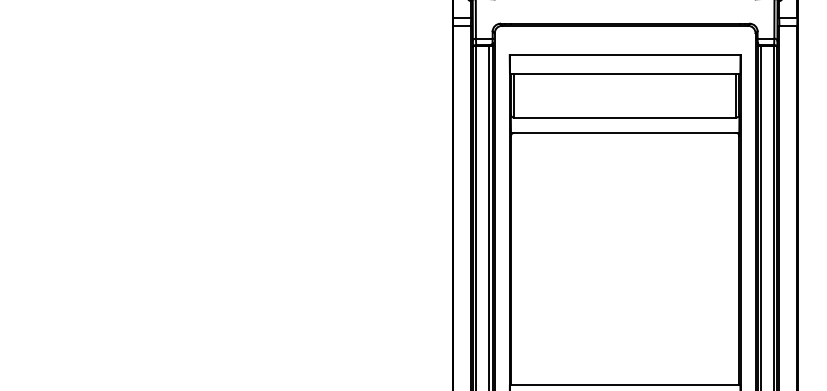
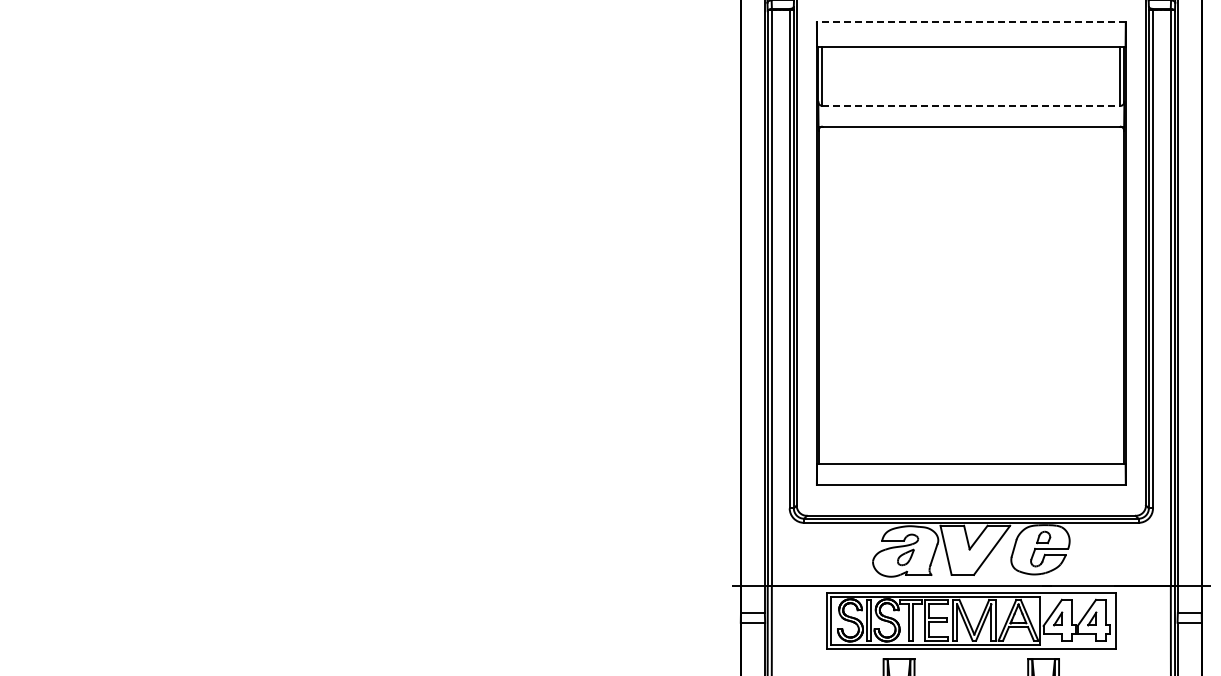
line: (624, 55) -> (970, 22), solid -> dashed
line: (625, 117) -> (971, 105), solid -> dashed

